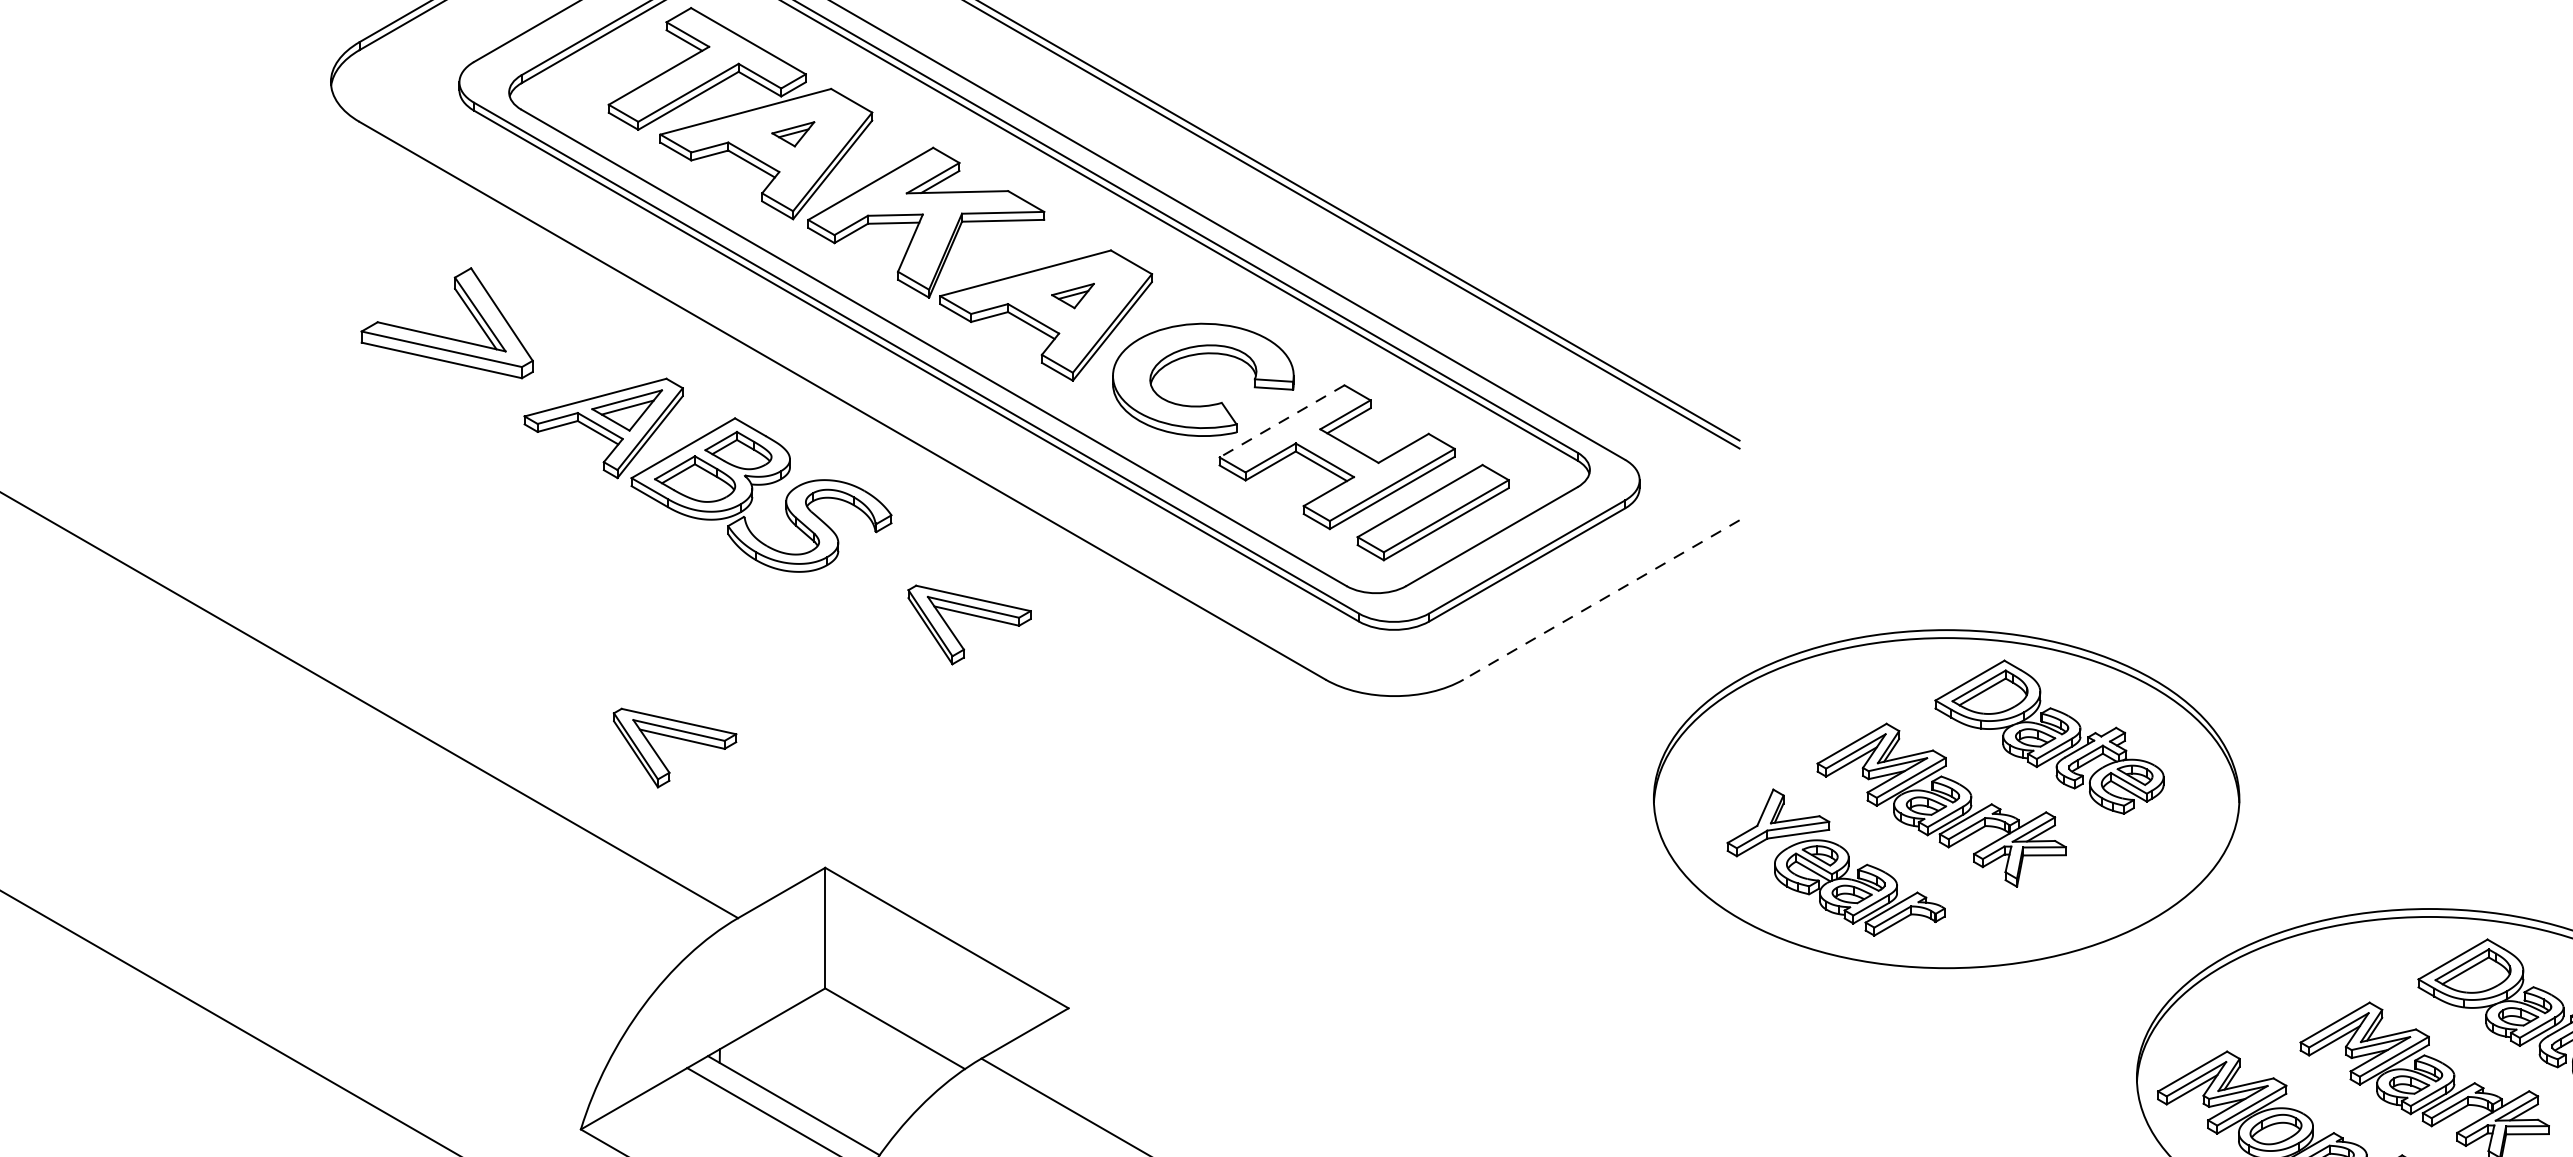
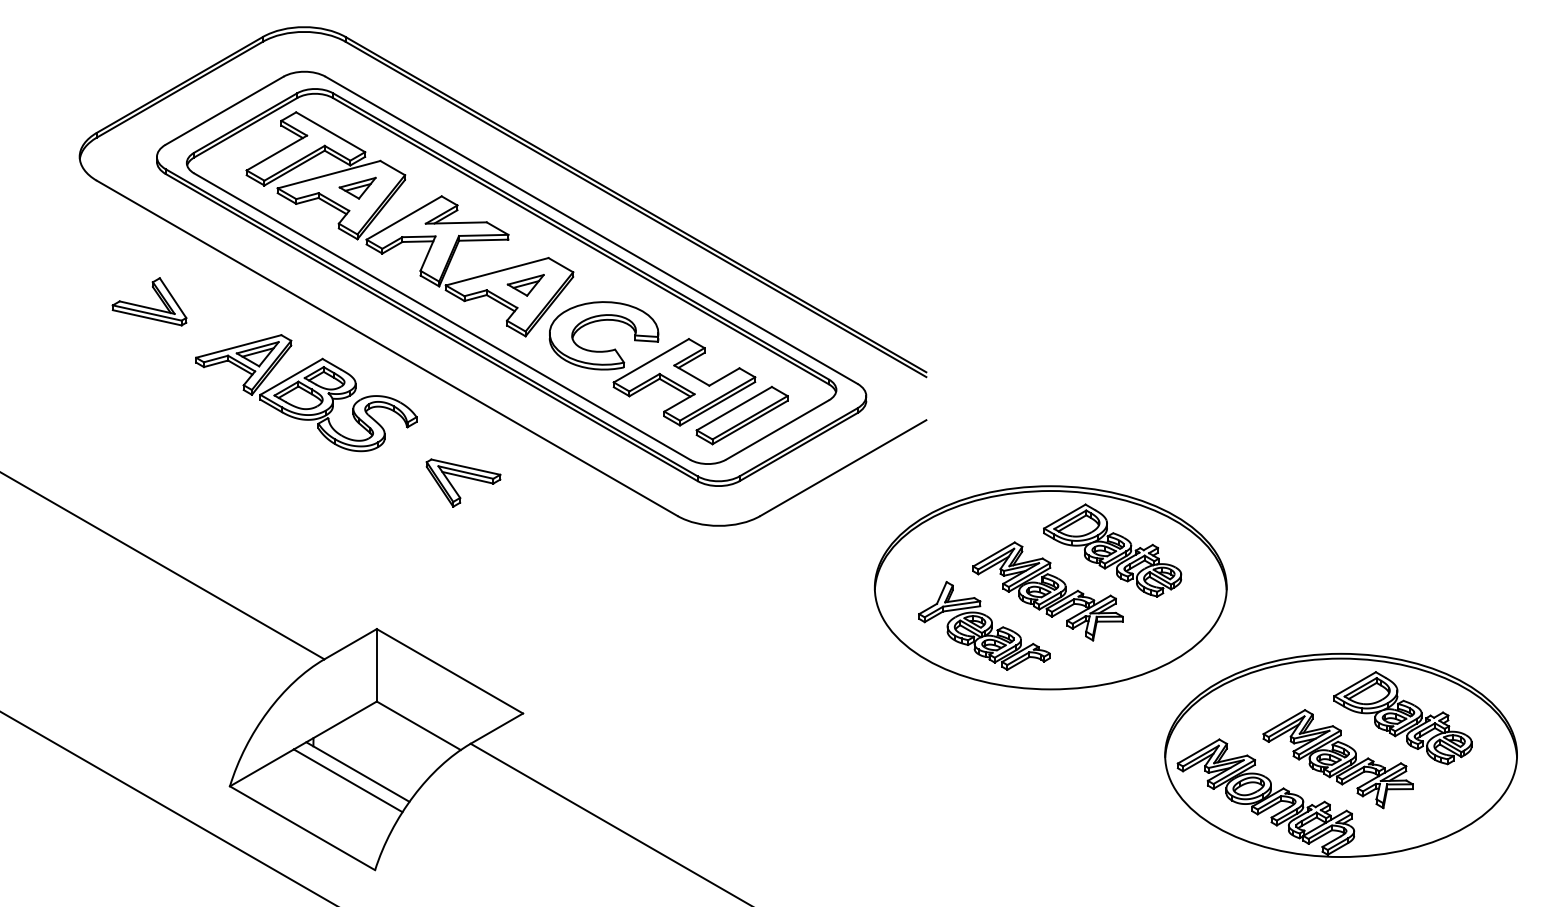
part: (793, 133) -> (357, 187), size x1.43
part: (1072, 296) -> (525, 285), size x1.43
part: (447, 322) -> (149, 301), size x0.71
line: (1280, 422) -> (650, 361), dashed -> solid
line: (1601, 600) -> (843, 468), dashed -> solid
part: (674, 747) -> (286, 556), removed

